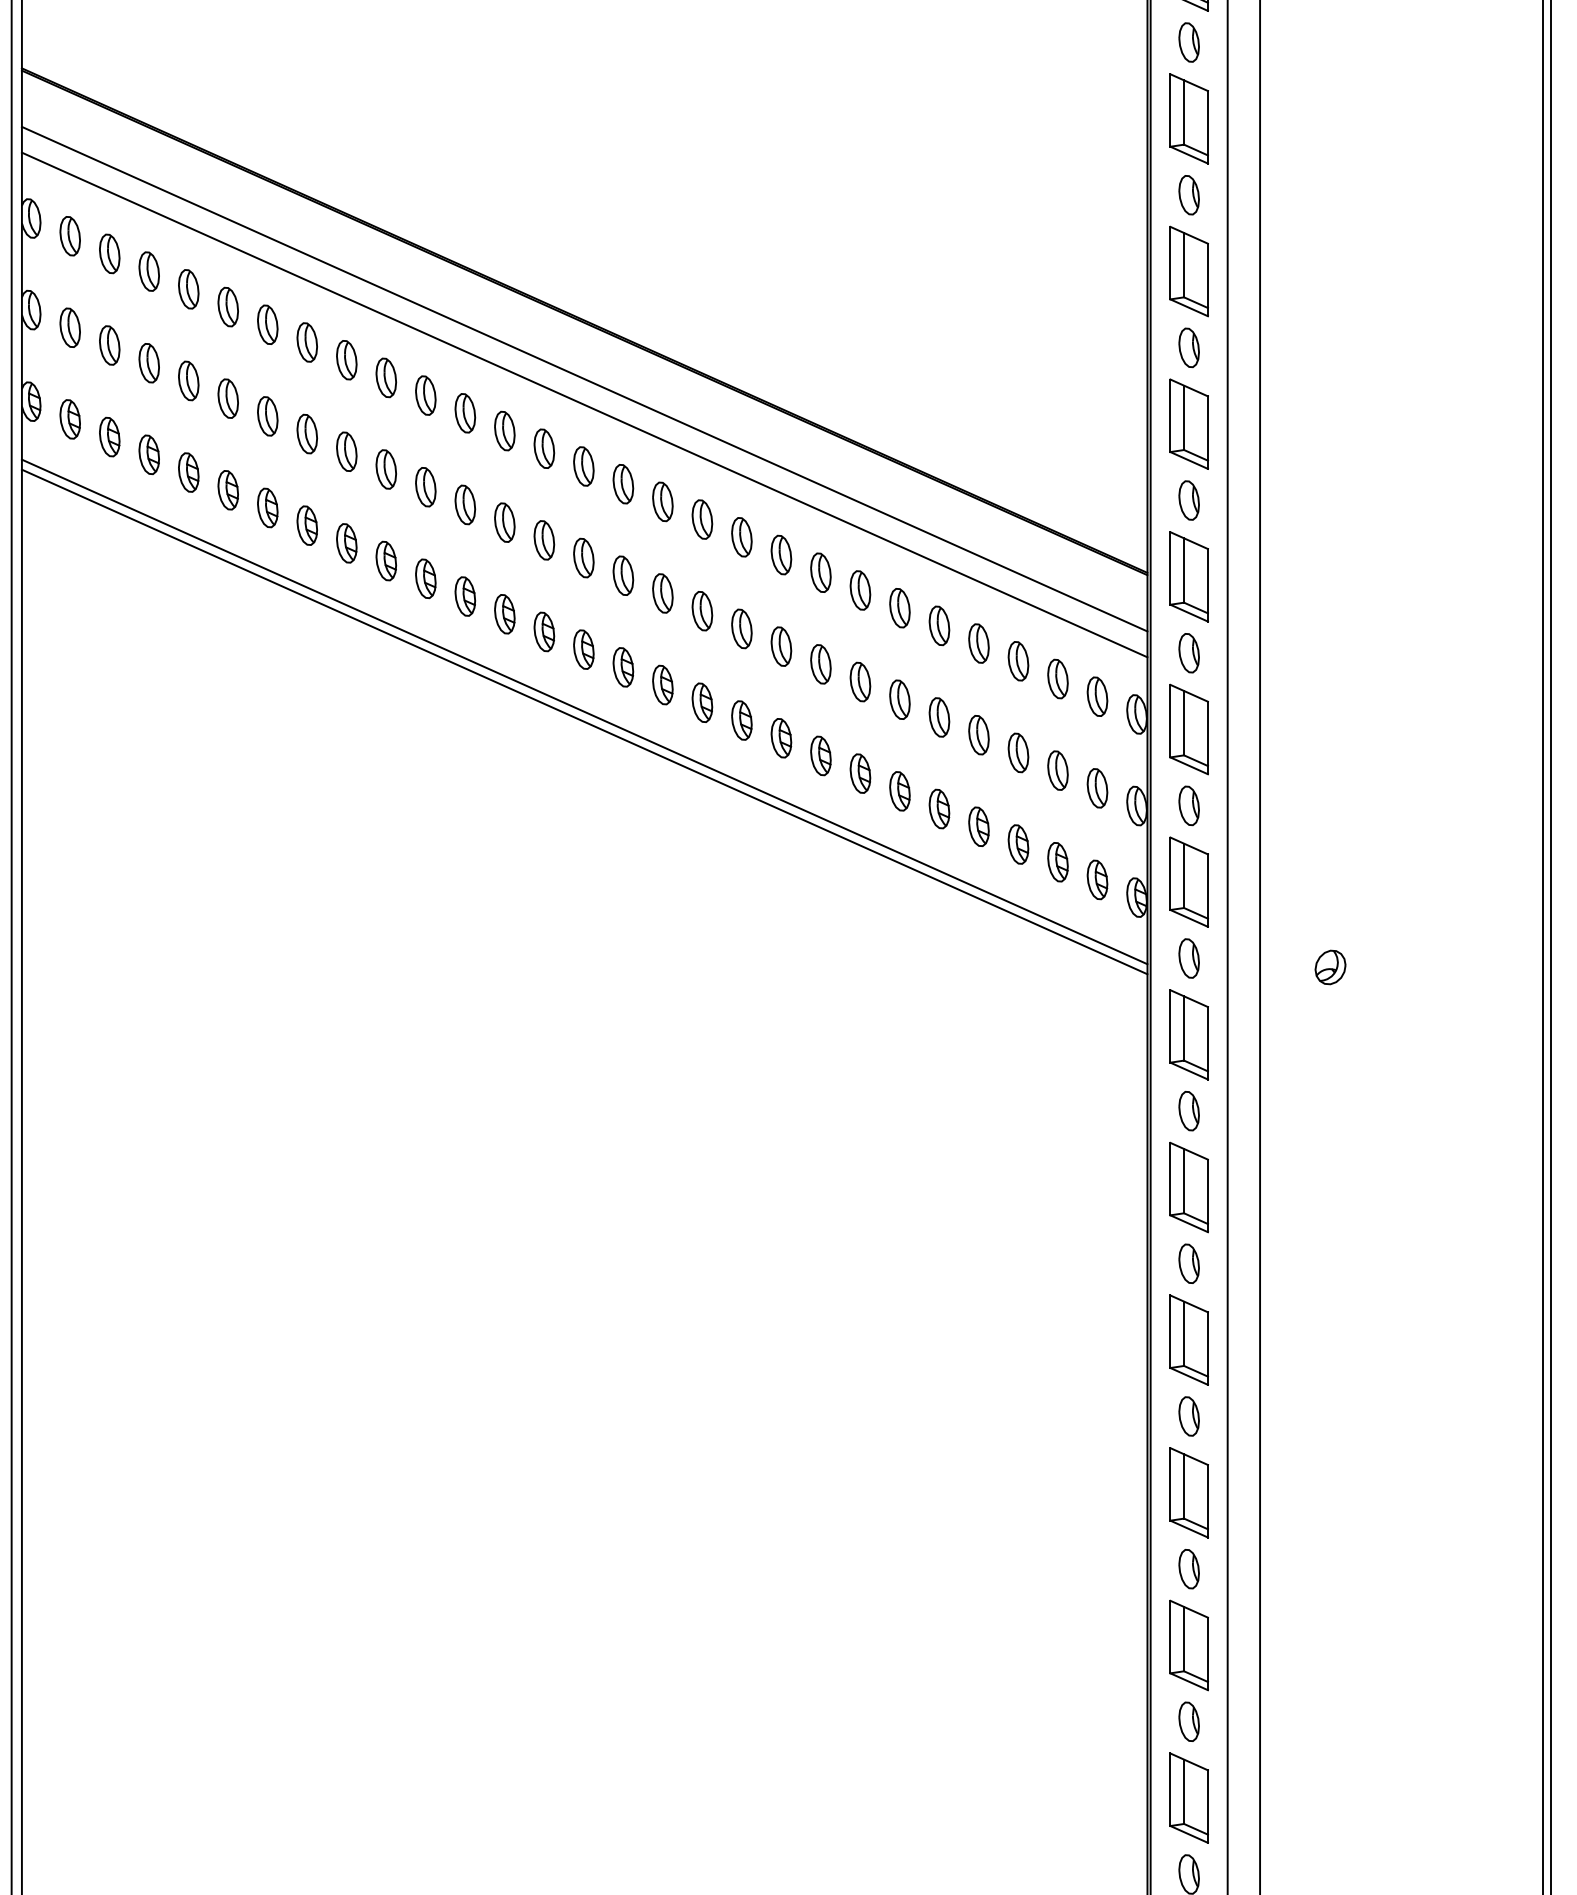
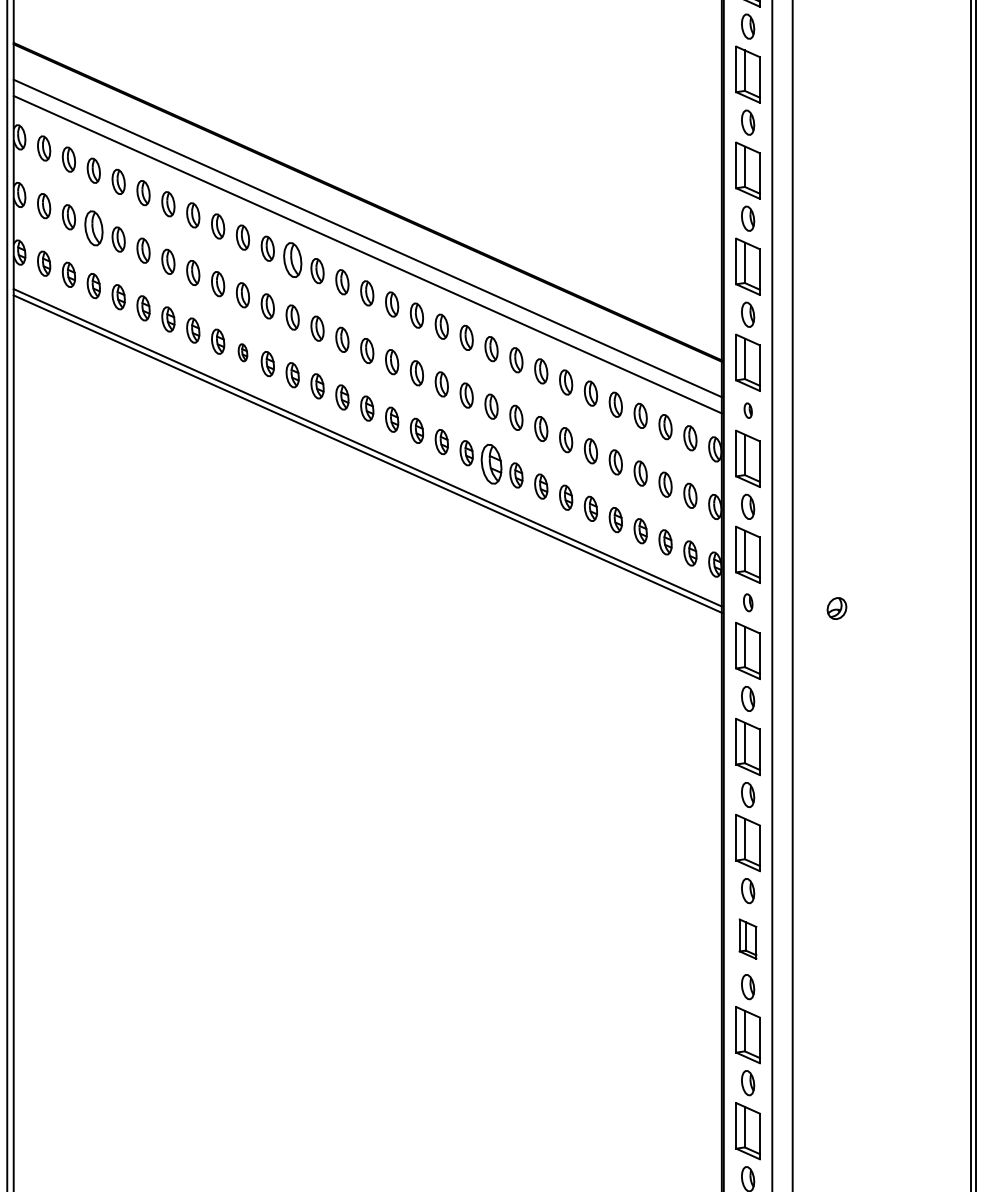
part: (148, 363) -> (93, 228), size x1.4
part: (465, 412) -> (292, 259), size x1.4
part: (385, 560) -> (242, 352), size x0.7
part: (1189, 652) -> (748, 410), size x0.6
part: (781, 738) -> (491, 464), size x1.6
part: (1189, 957) -> (748, 602), size x0.7
part: (1188, 1493) -> (747, 939), size x0.7

